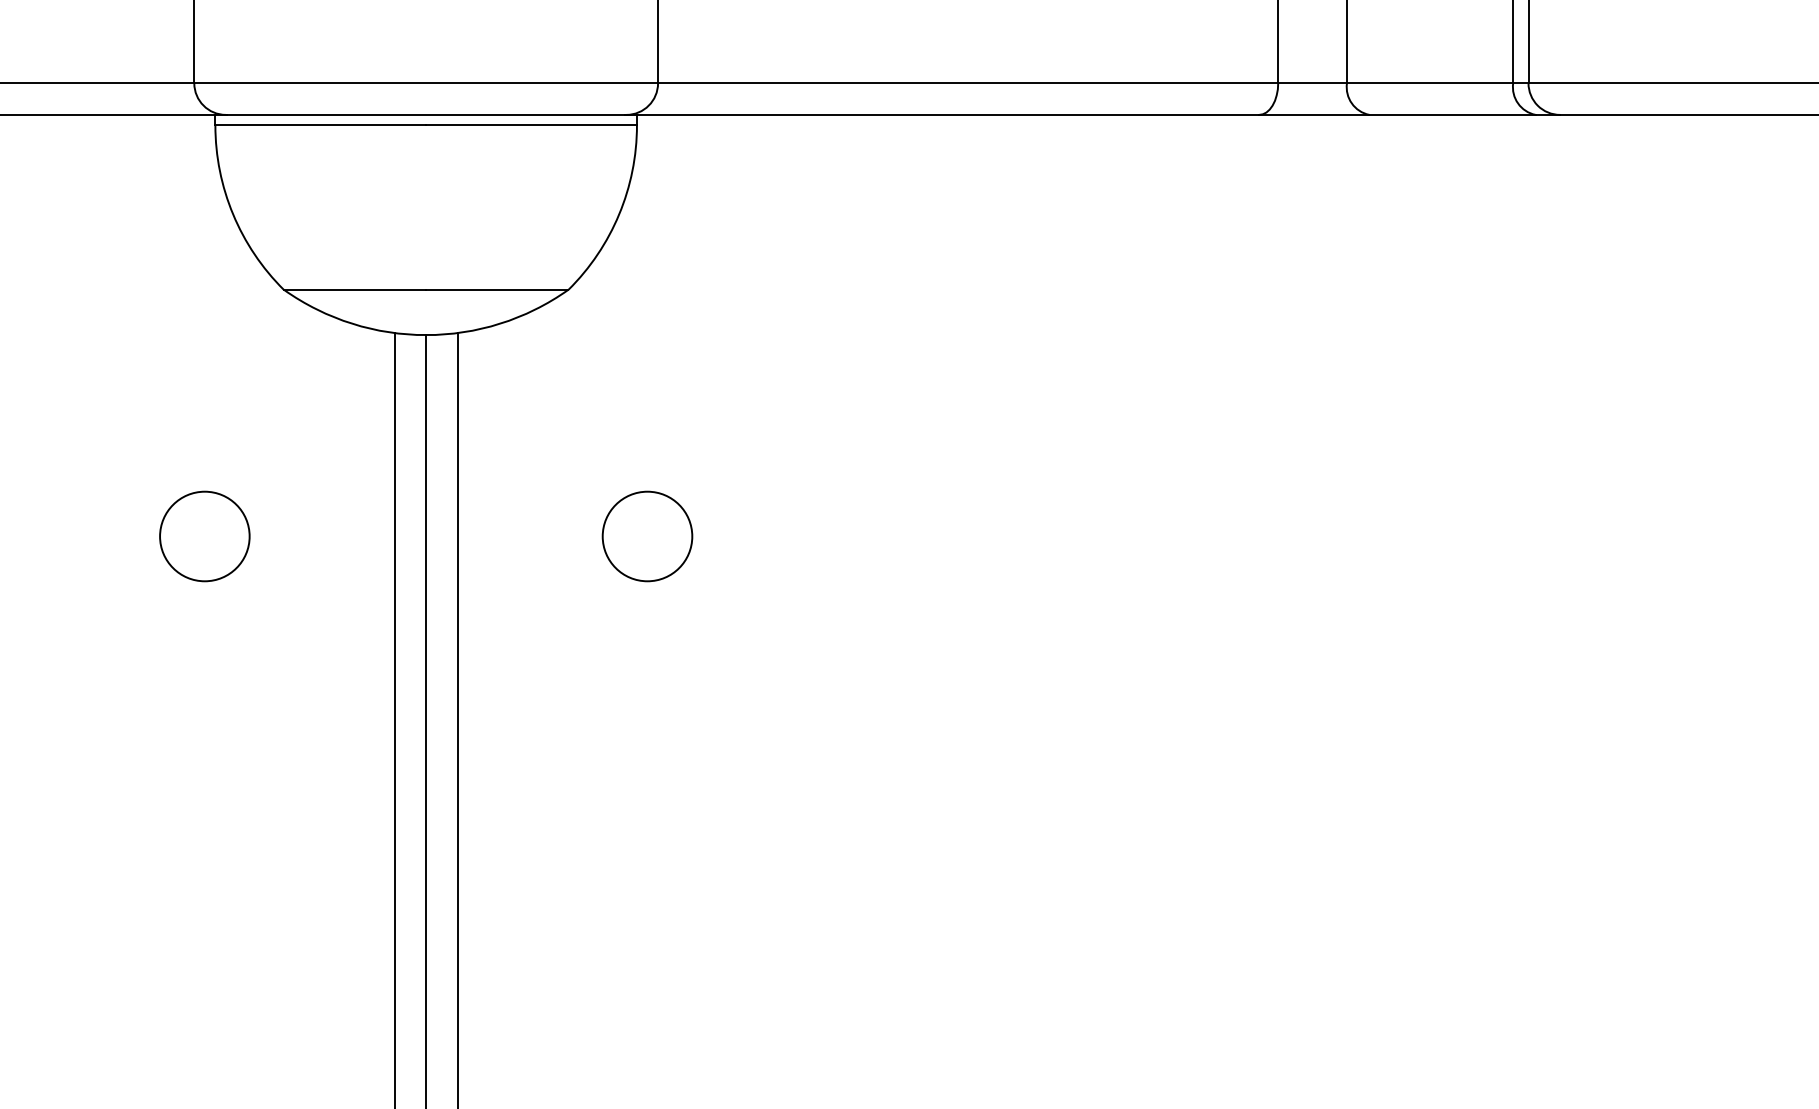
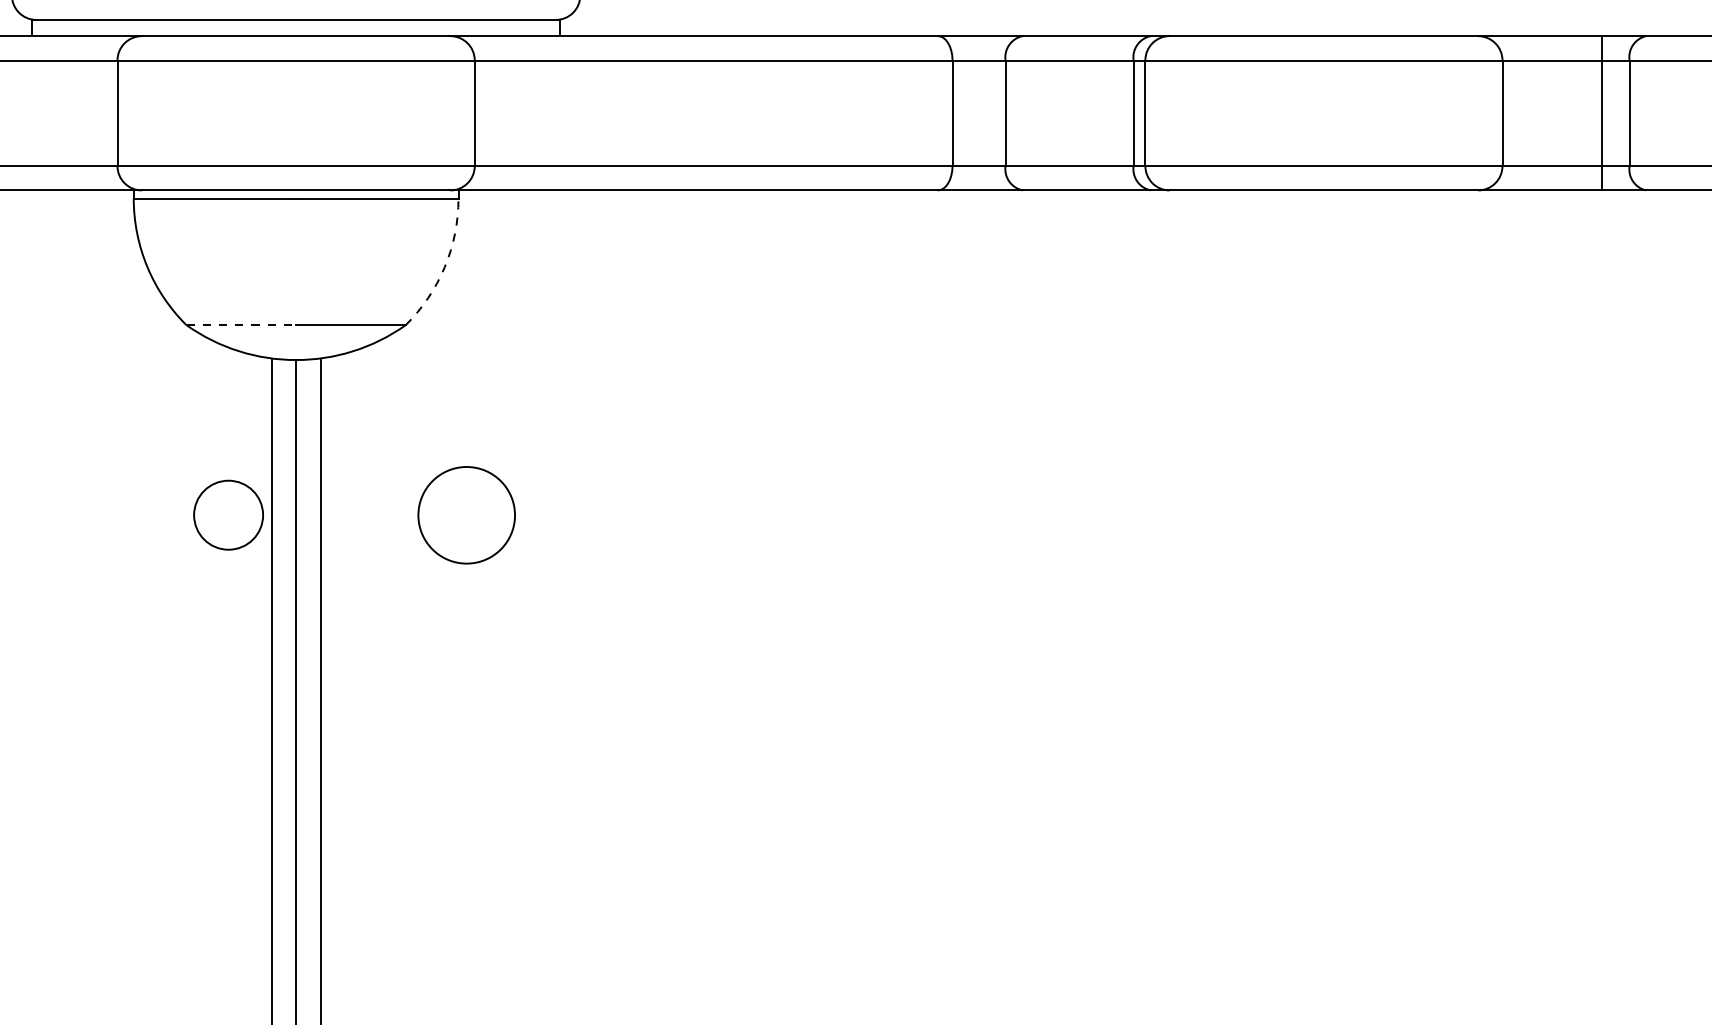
arc: (618, 214) -> (444, 267), solid -> dashed
line: (355, 290) -> (241, 325), solid -> dashed
circle: (204, 535) -> (228, 514), moved
circle: (647, 535) -> (466, 514), size x1.4

